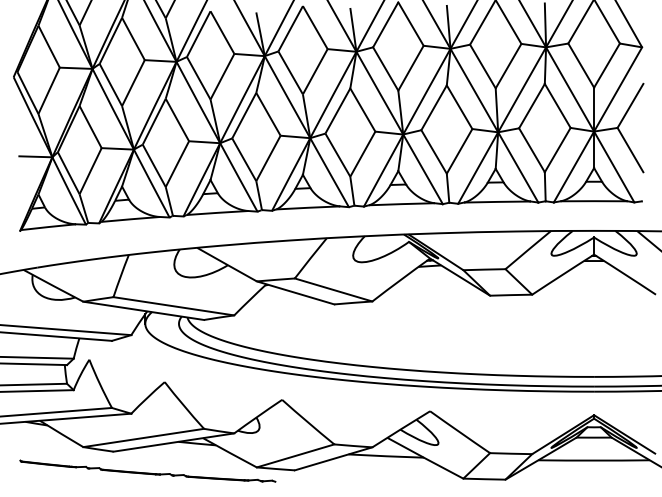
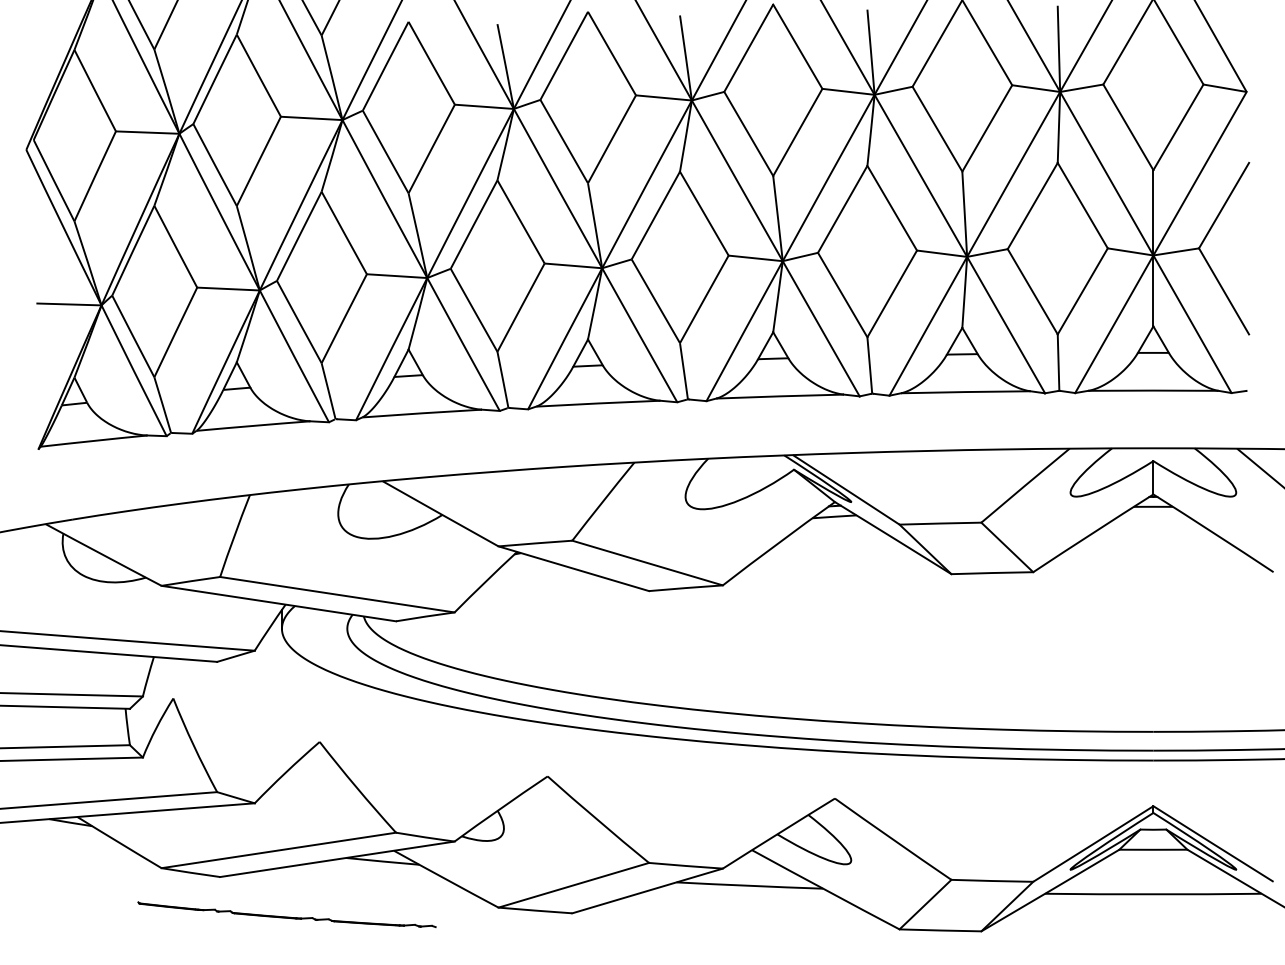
part: (147, 470) -> (286, 913), size x0.6

